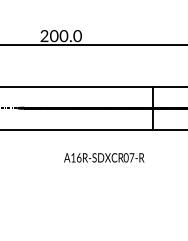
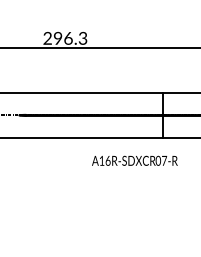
text: (65, 36) -> (70, 38), 200.0 -> 296.3
text: (104, 157) -> (135, 160), moved

